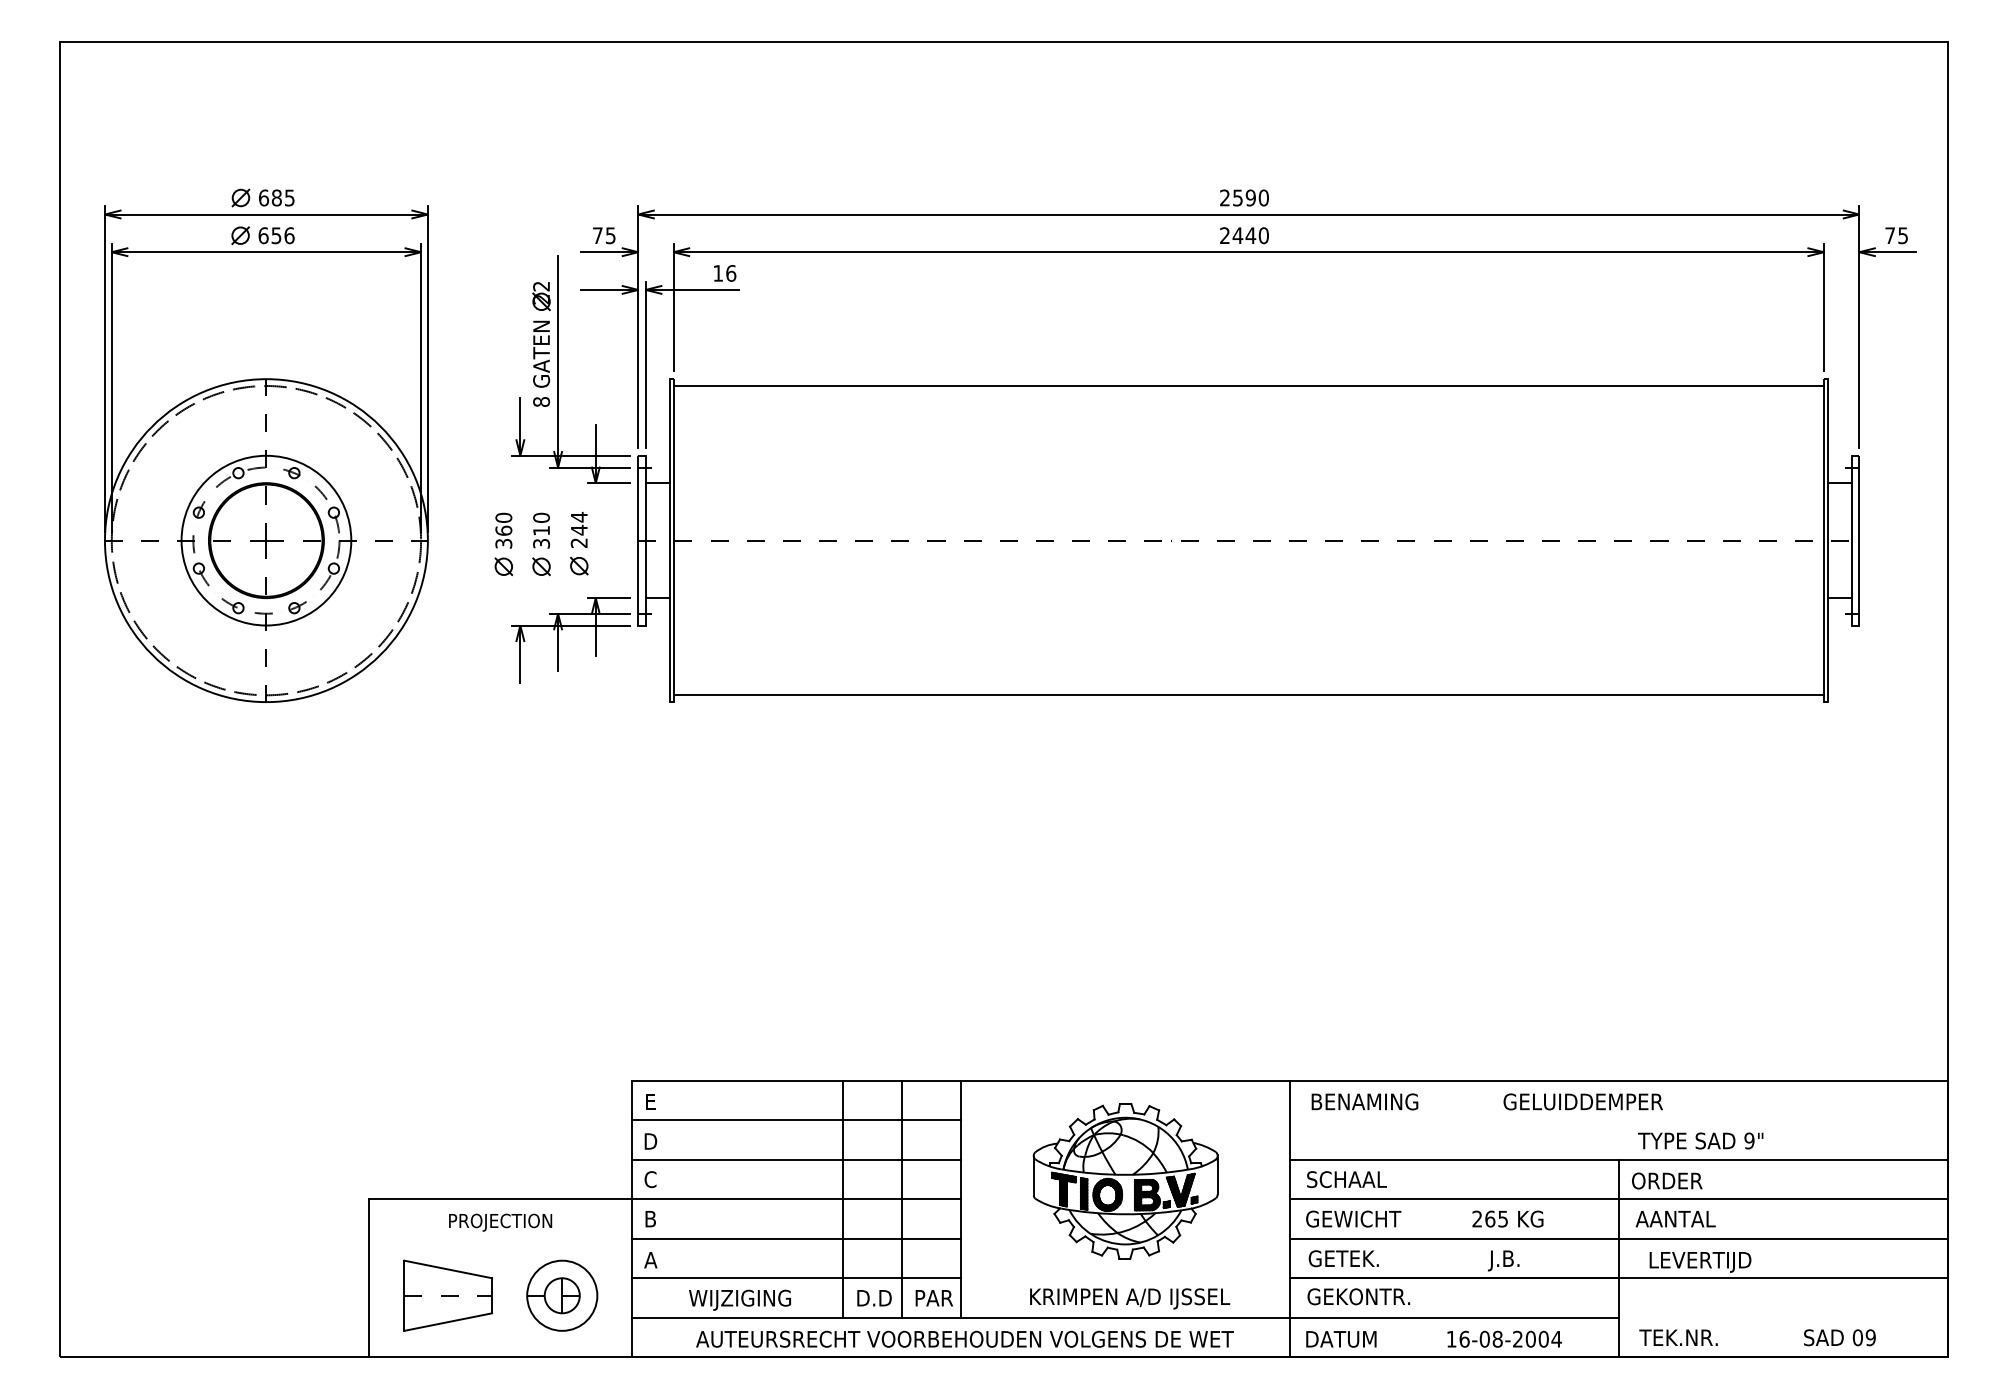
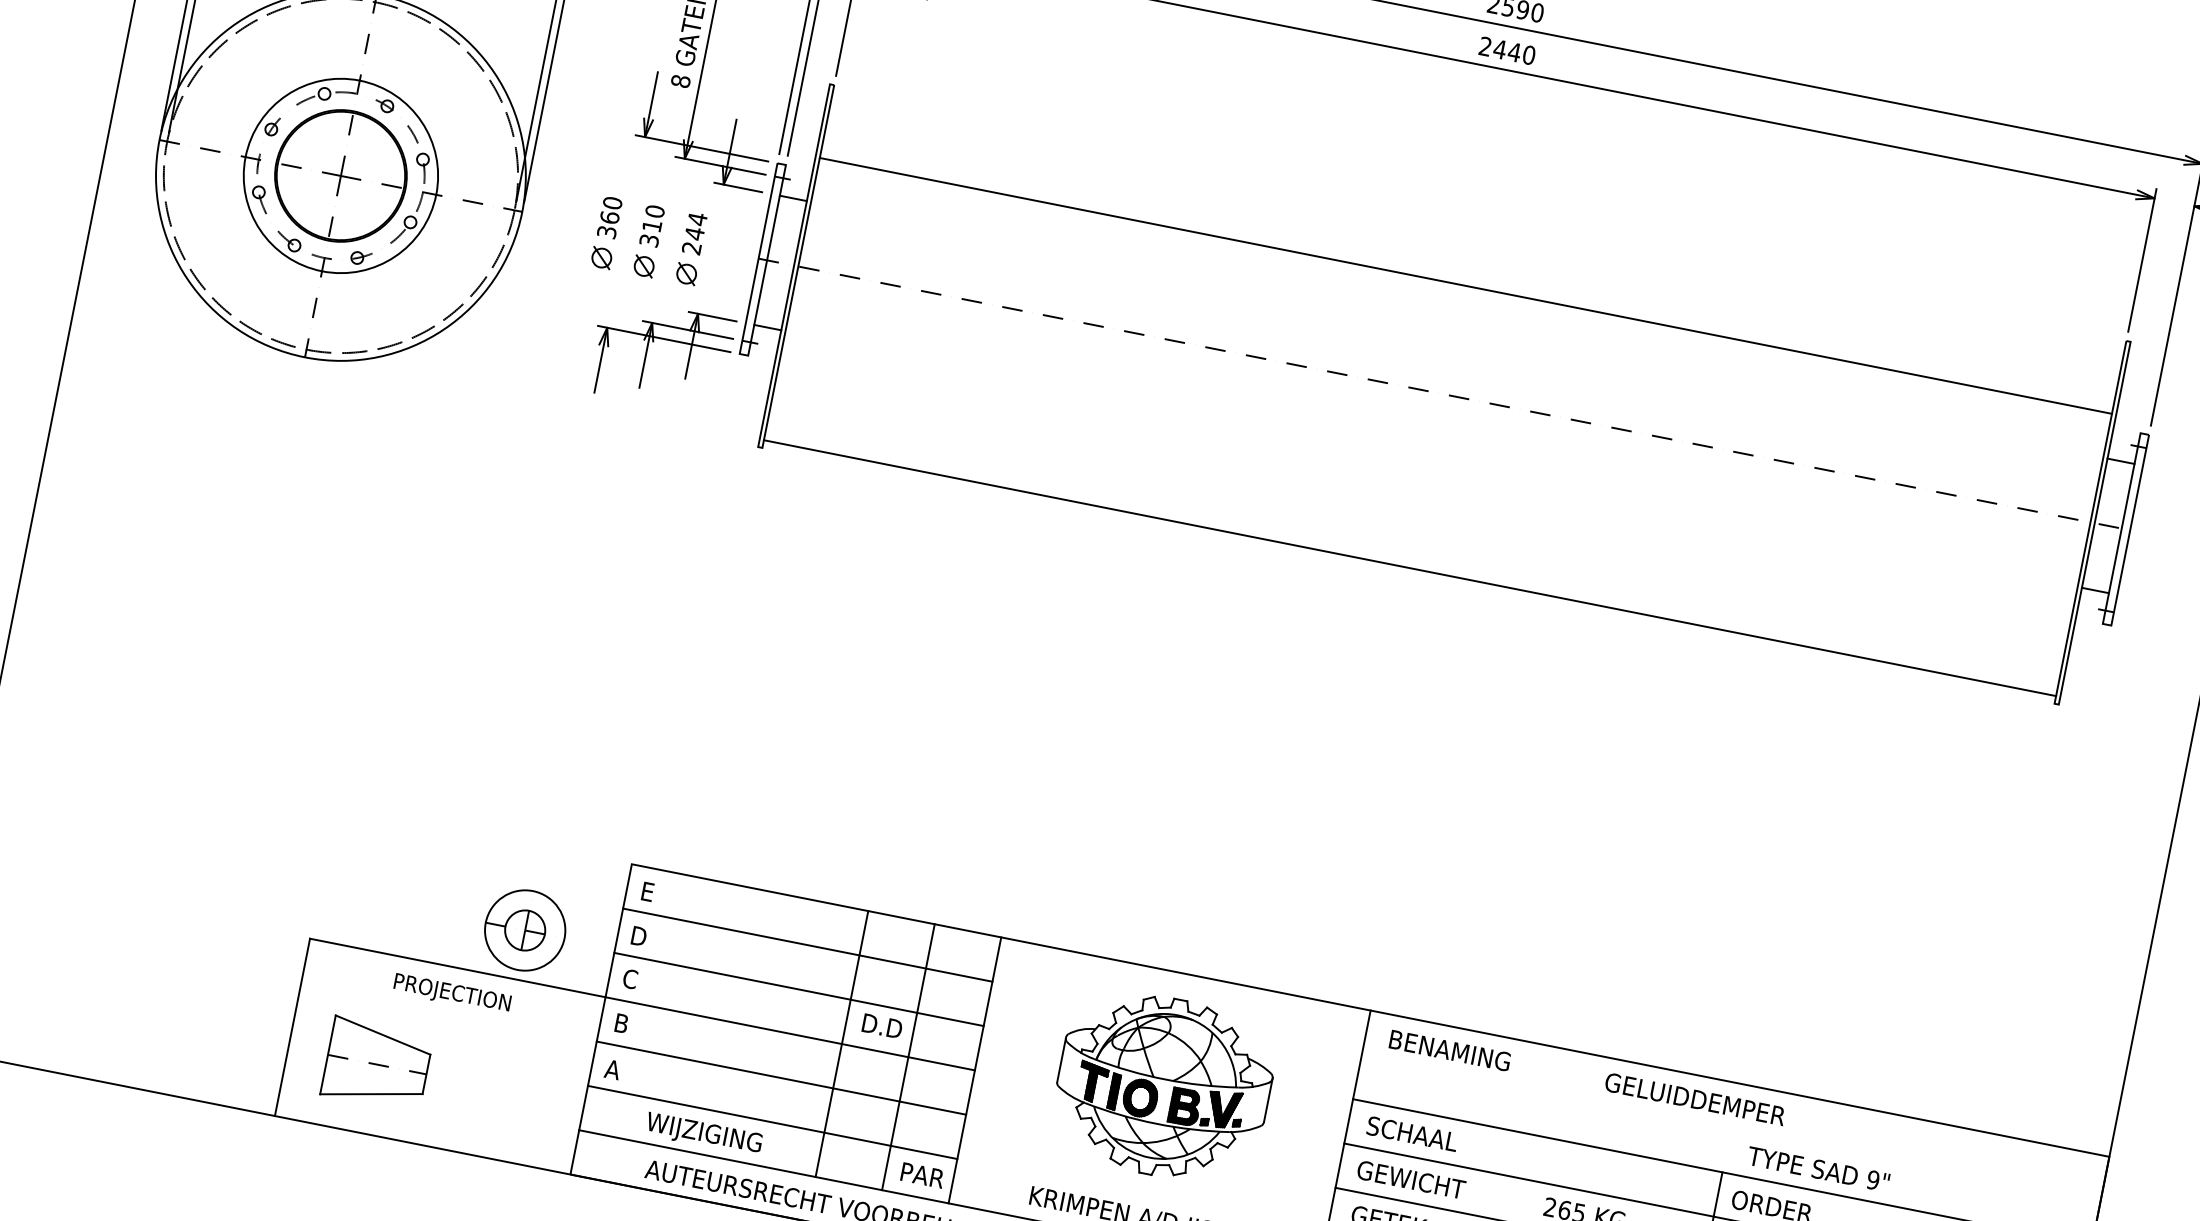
line: (1248, 386) -> (1465, 286), moved
part: (562, 1295) -> (525, 930), moved
text: (874, 1298) -> (882, 1026), moved

